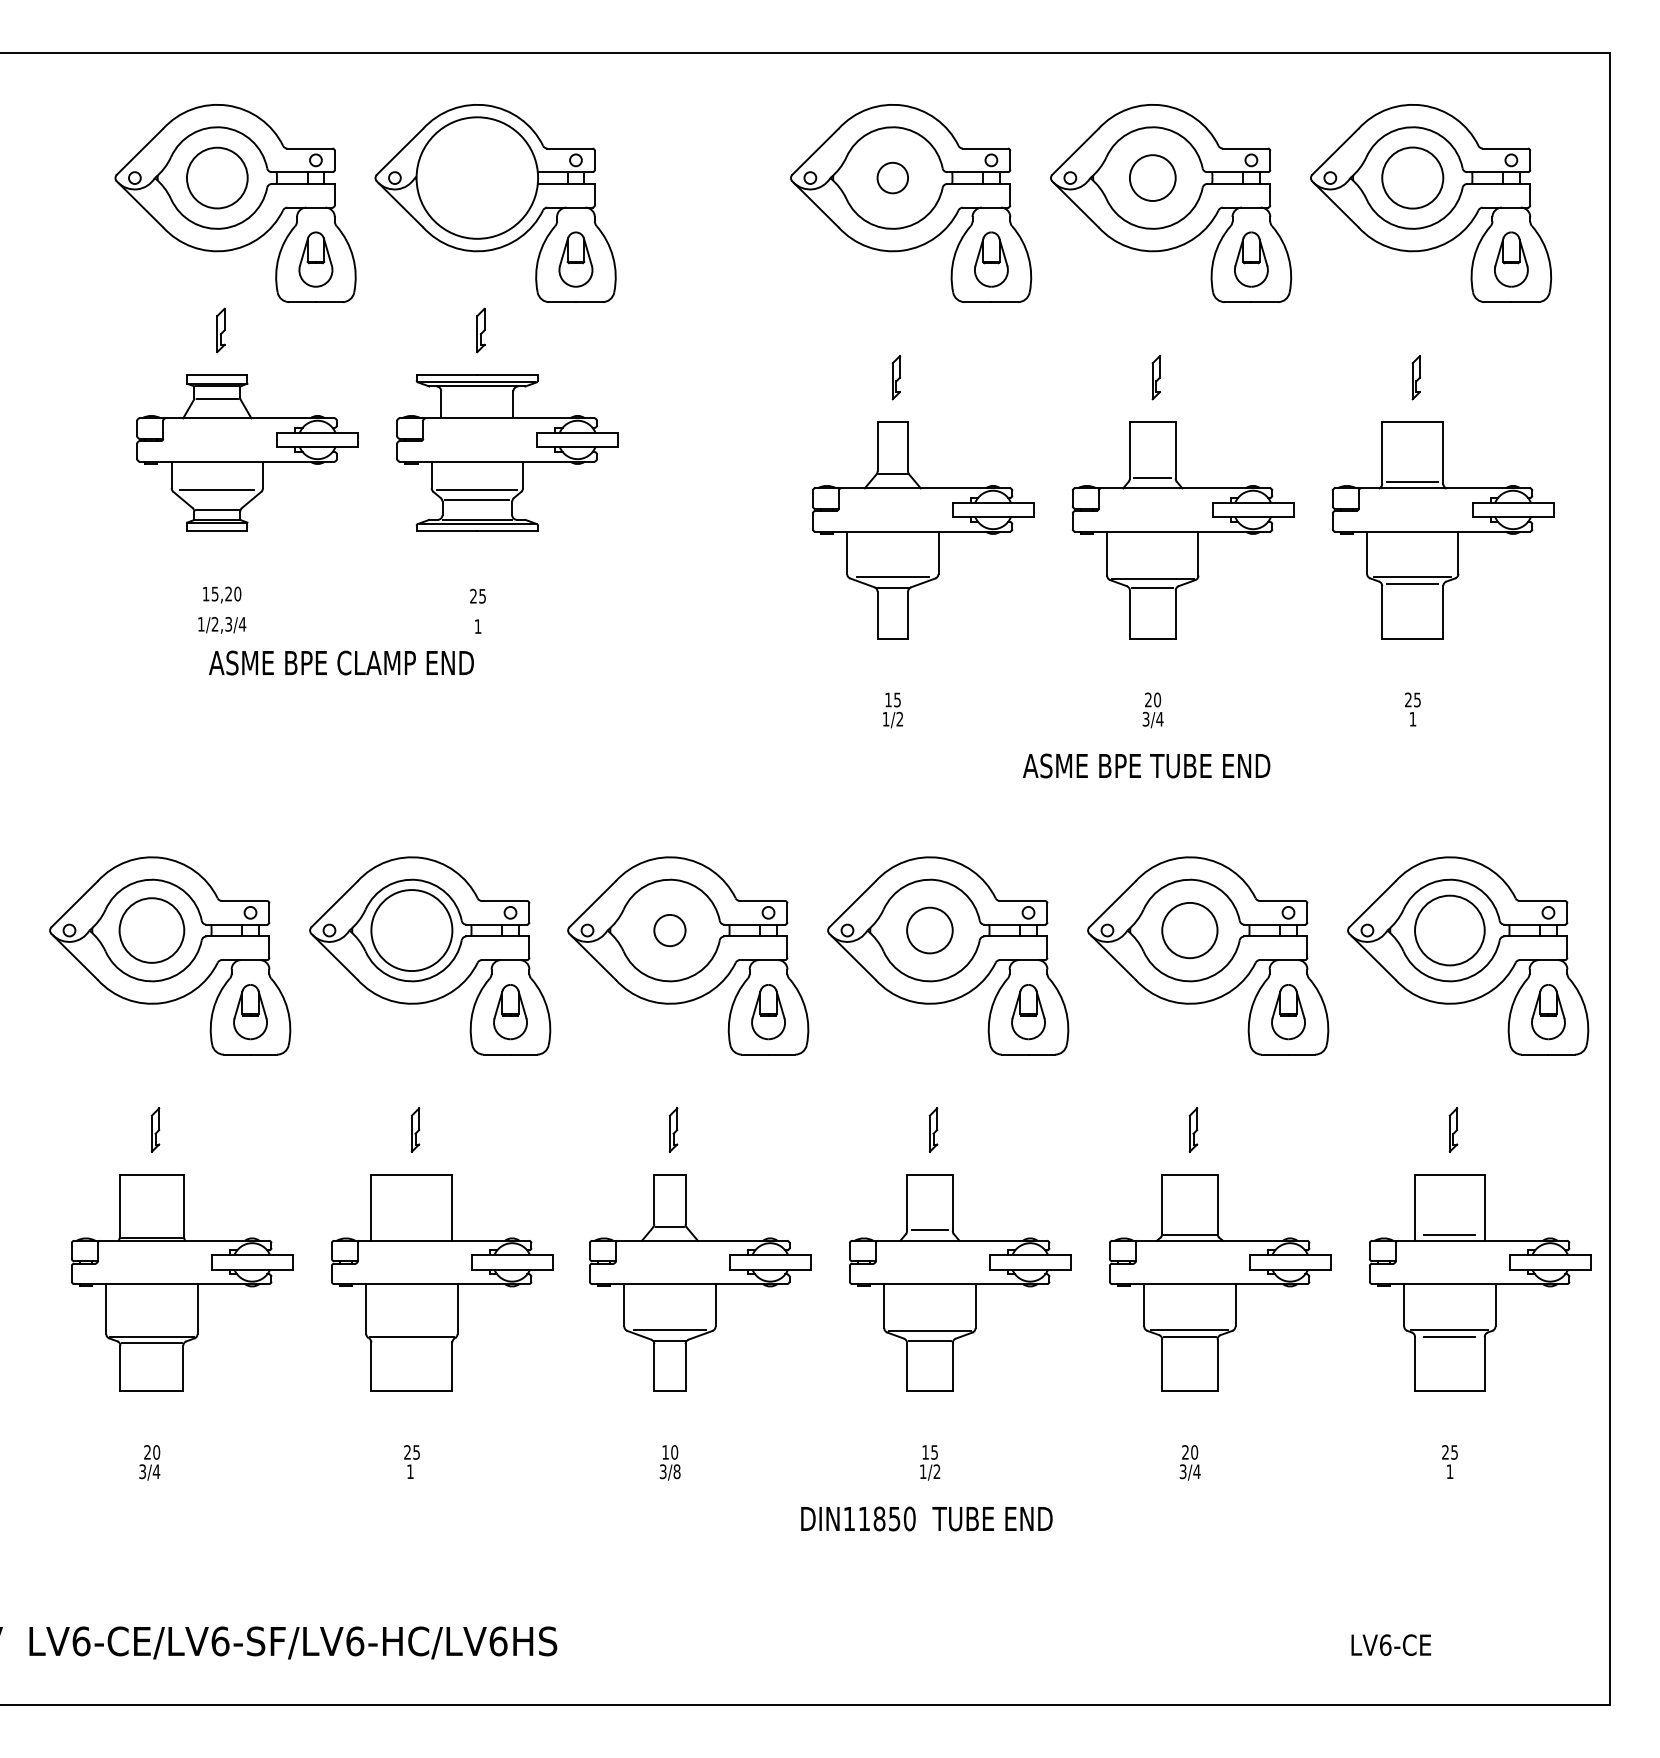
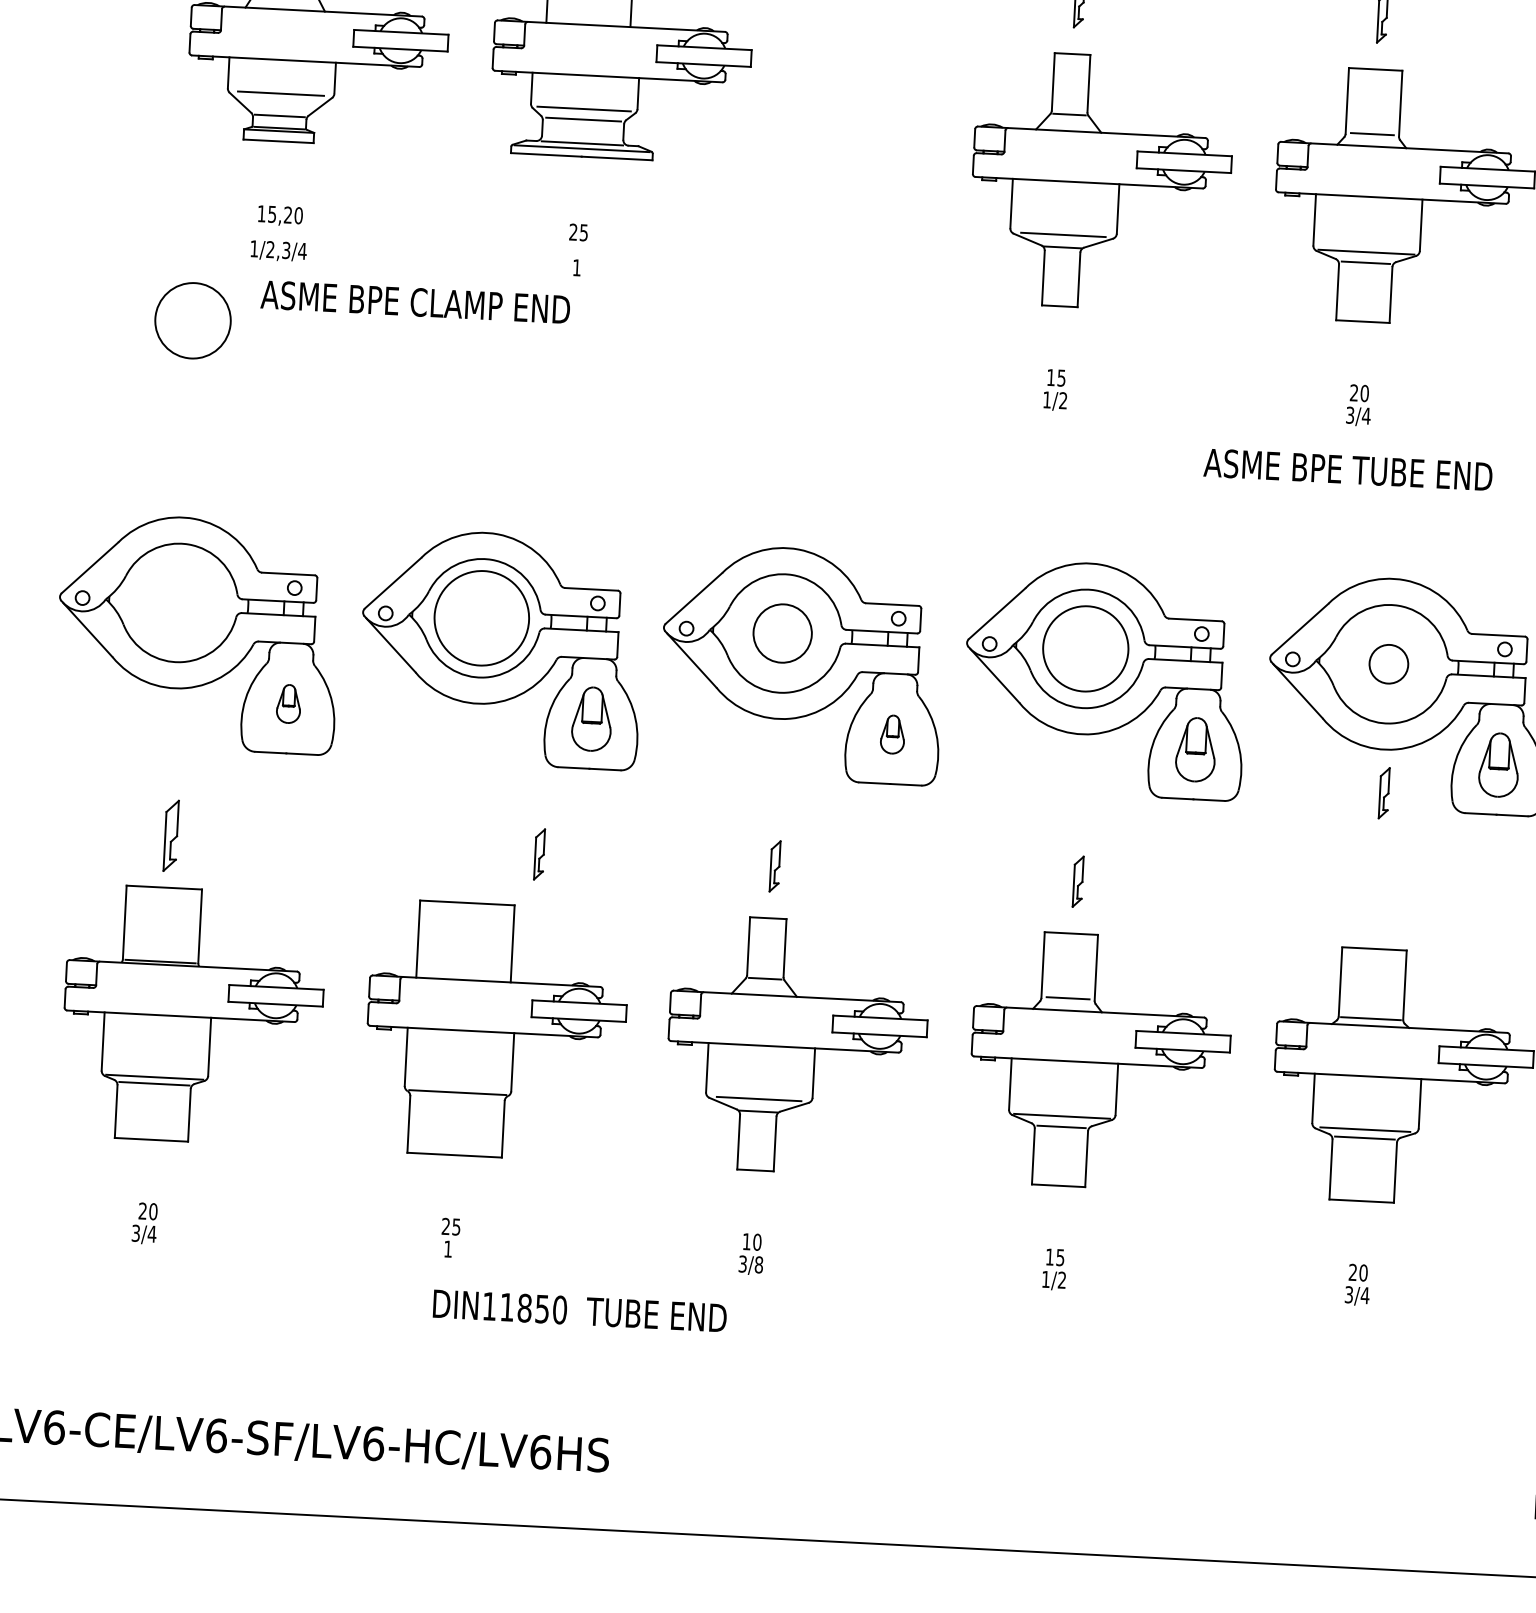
circle: (151, 930) -> (192, 320), moved
circle: (669, 930) -> (782, 633), size x1.6
circle: (929, 930) -> (1085, 648), size x1.6
circle: (1189, 930) -> (1388, 664), size x0.6
part: (250, 1012) -> (288, 704), size x0.6
part: (768, 1012) -> (892, 734), size x0.6
part: (155, 1129) -> (171, 835), size x1.4
part: (415, 1129) -> (539, 853), moved
part: (1193, 1129) -> (1384, 792), moved
text: (926, 1518) -> (579, 1310), moved

